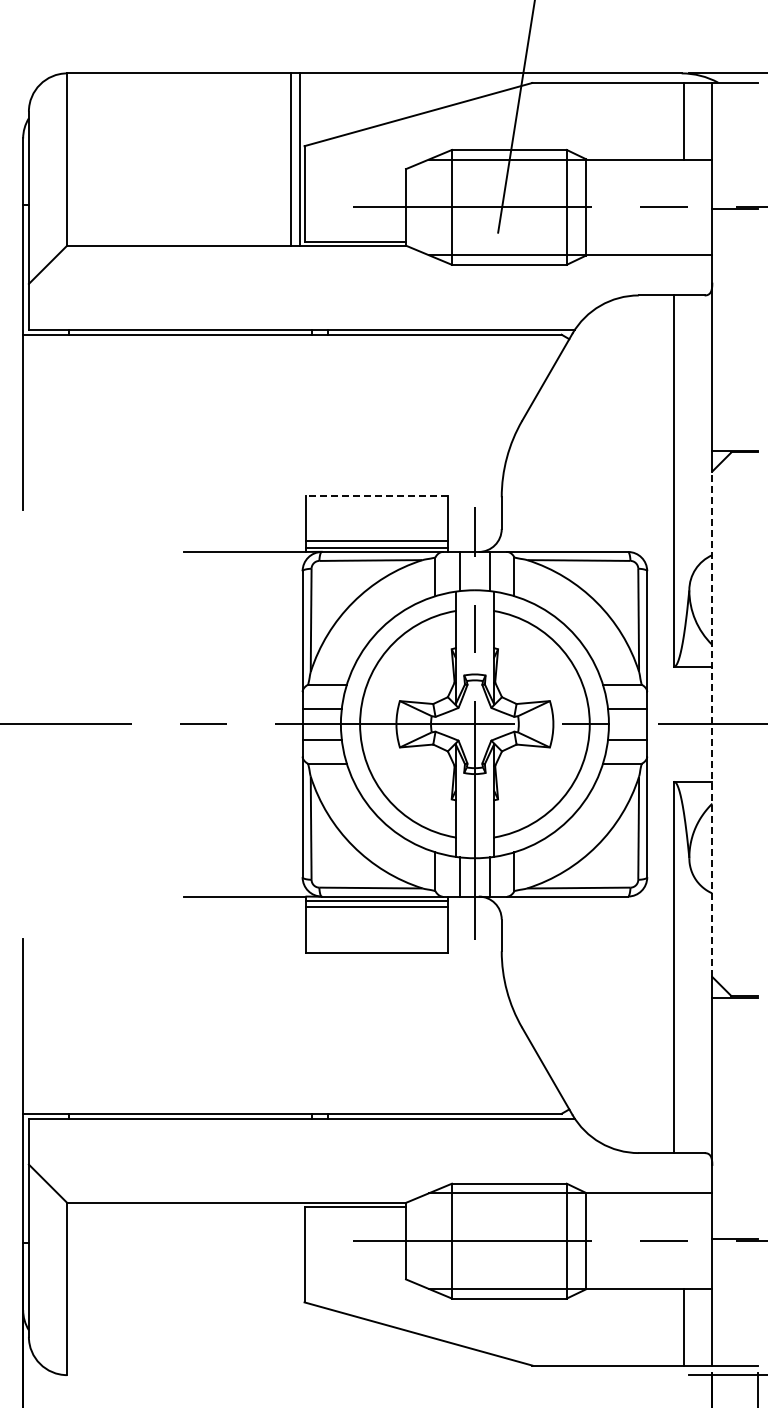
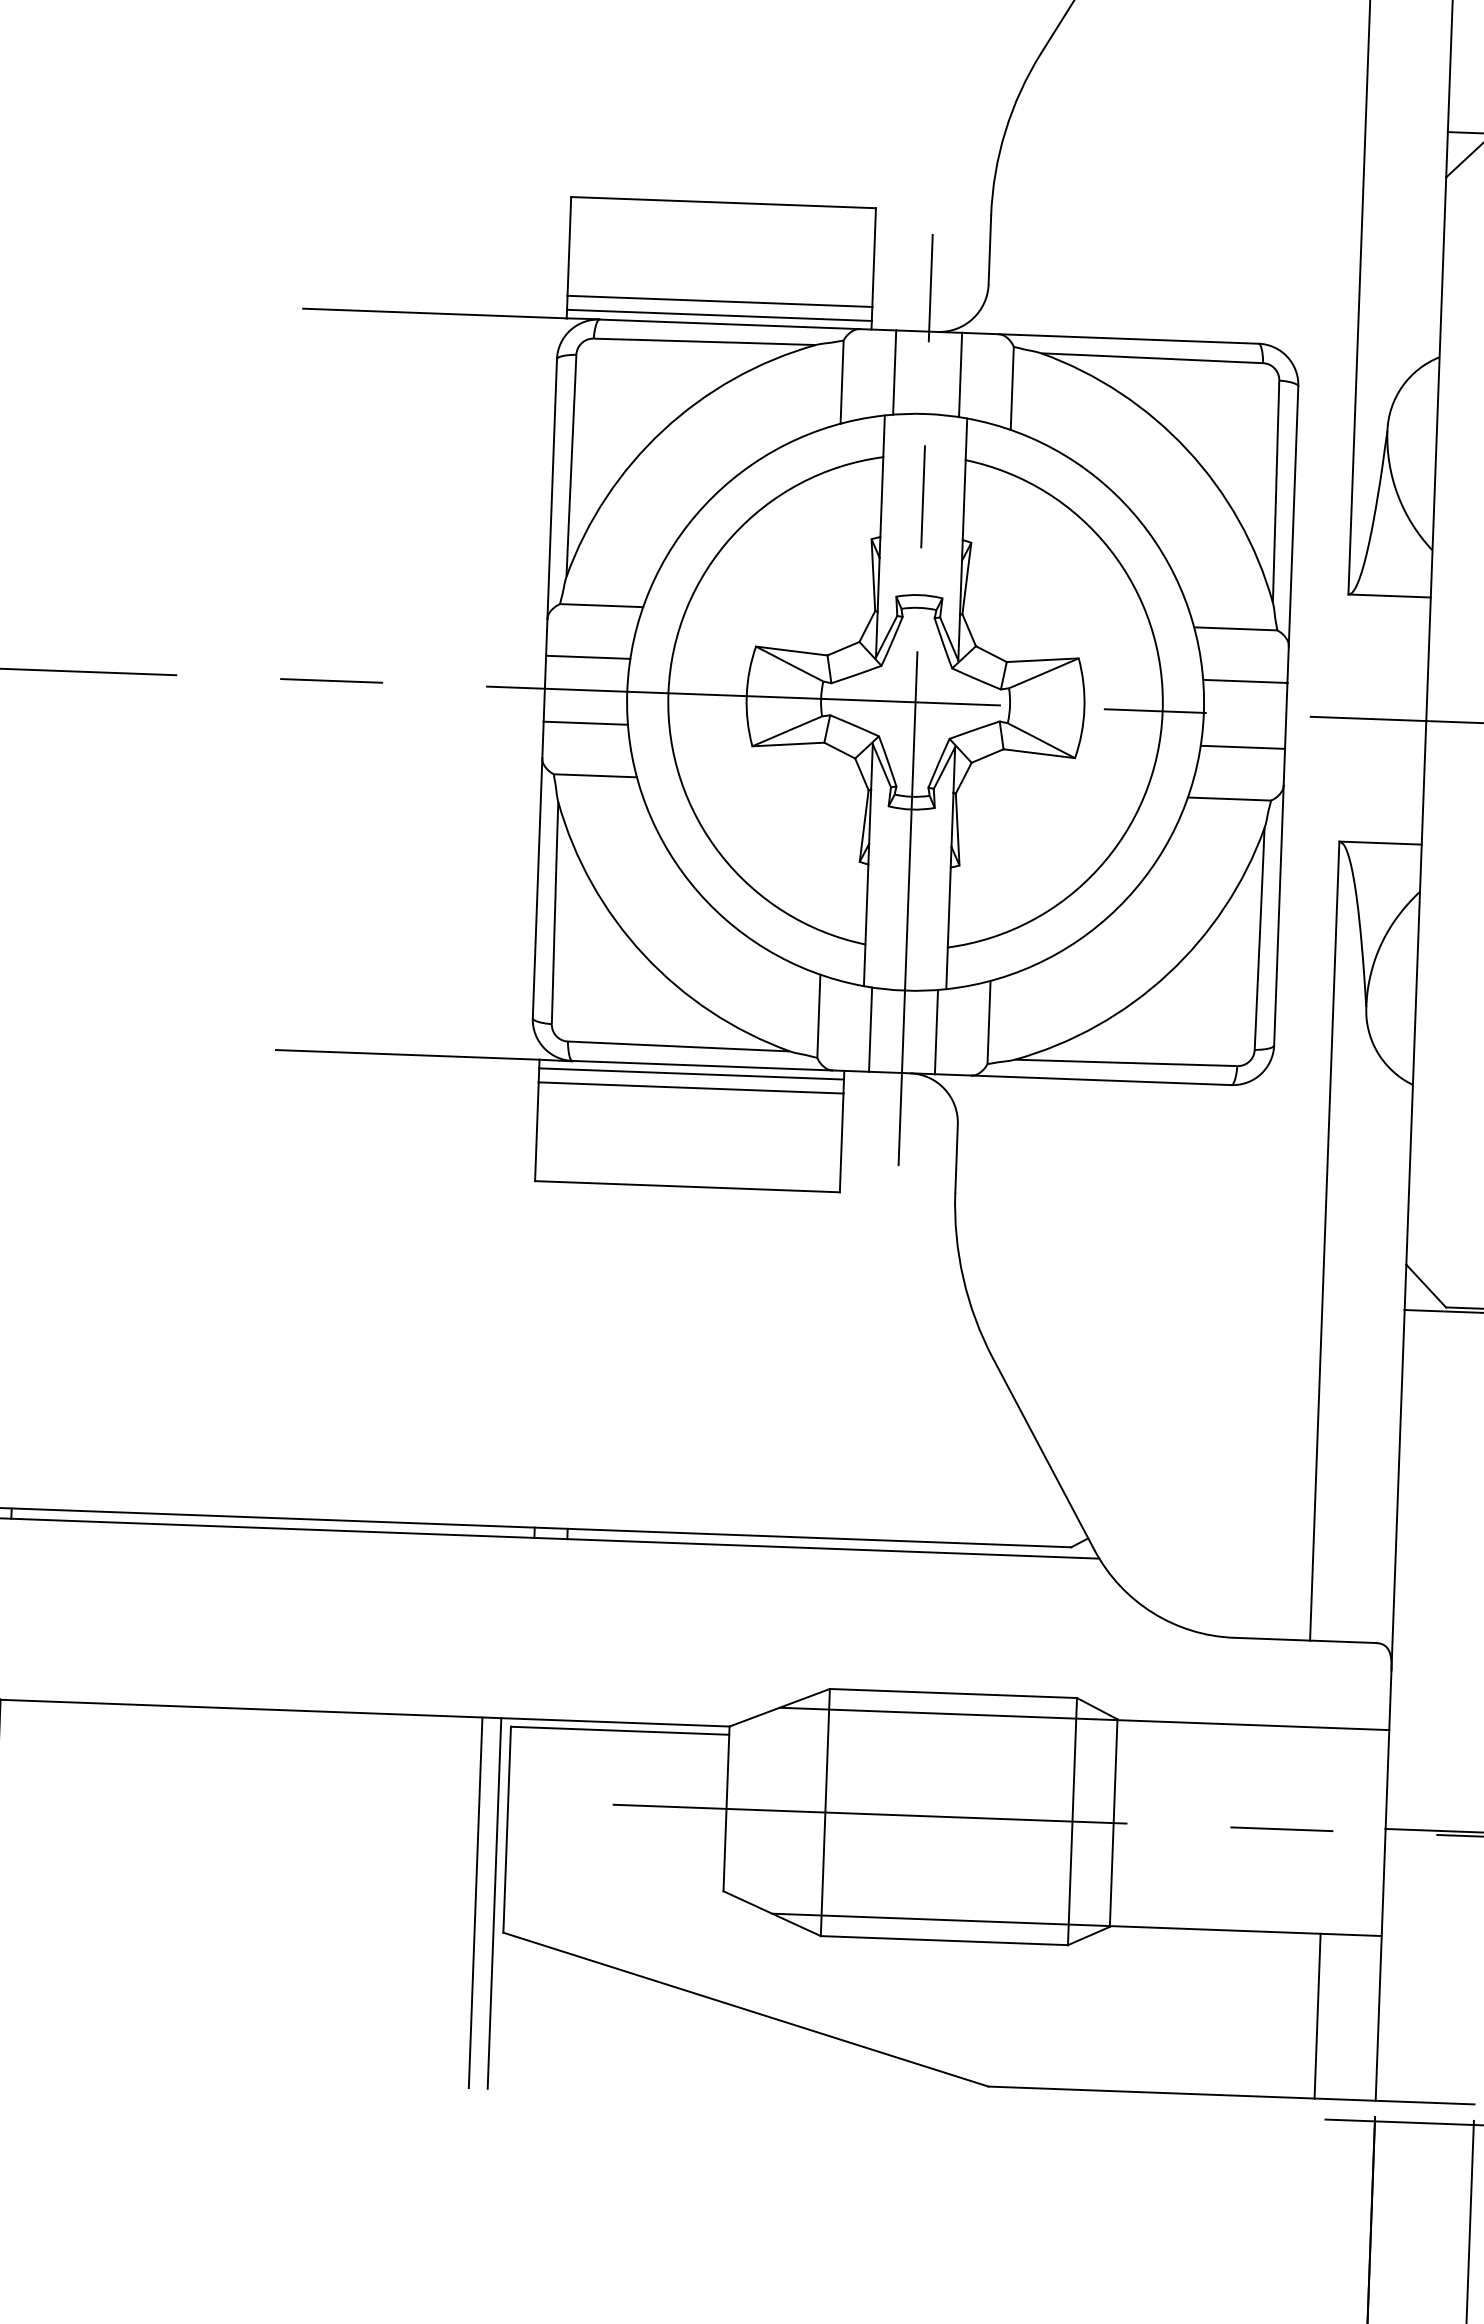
line: (377, 495) -> (723, 202), dashed -> solid
line: (712, 724) -> (1426, 721), dashed -> solid
line: (291, 1288) -> (476, 1901), added
line: (299, 1288) -> (493, 1902), added

